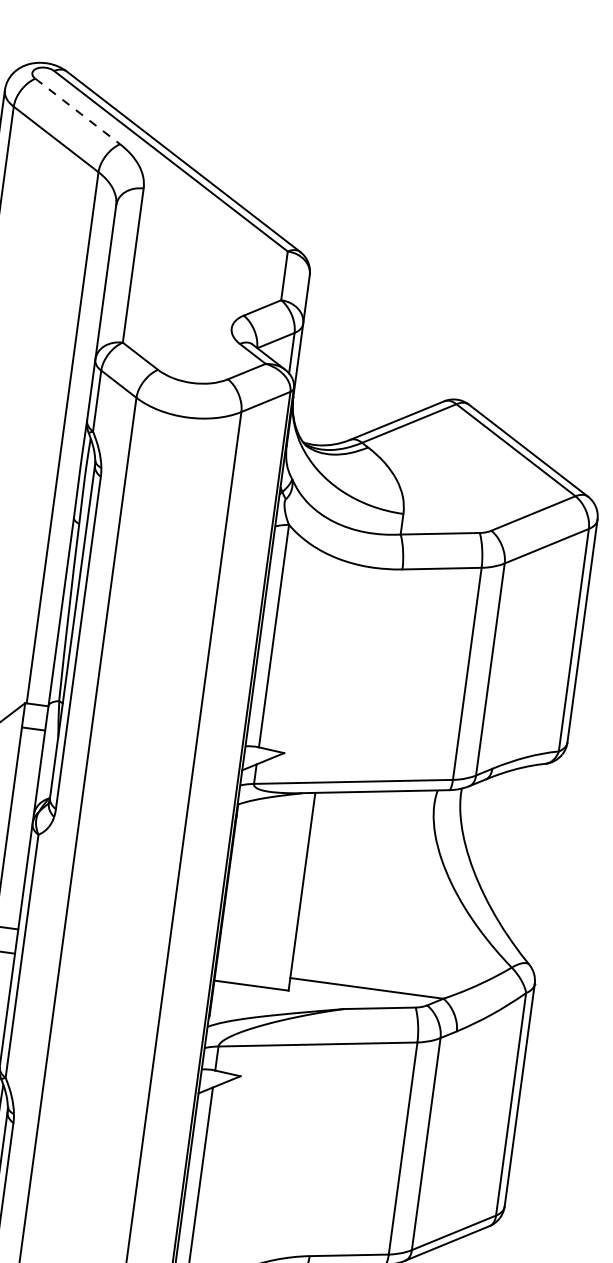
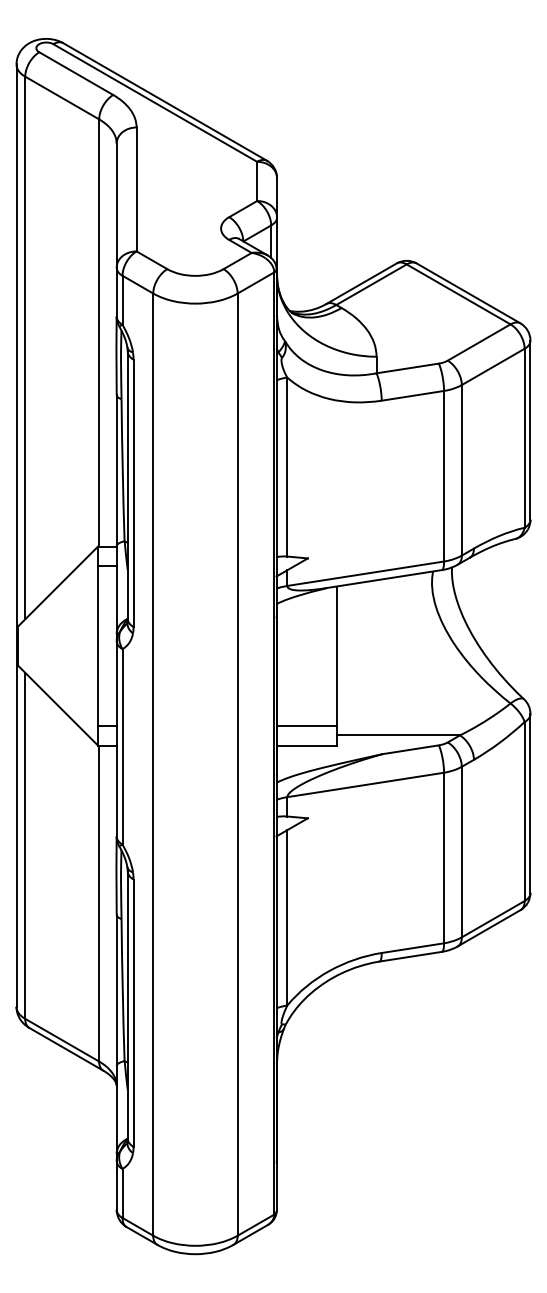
line: (78, 111) -> (76, 73), dashed -> solid
line: (254, 961) -> (306, 726), added

